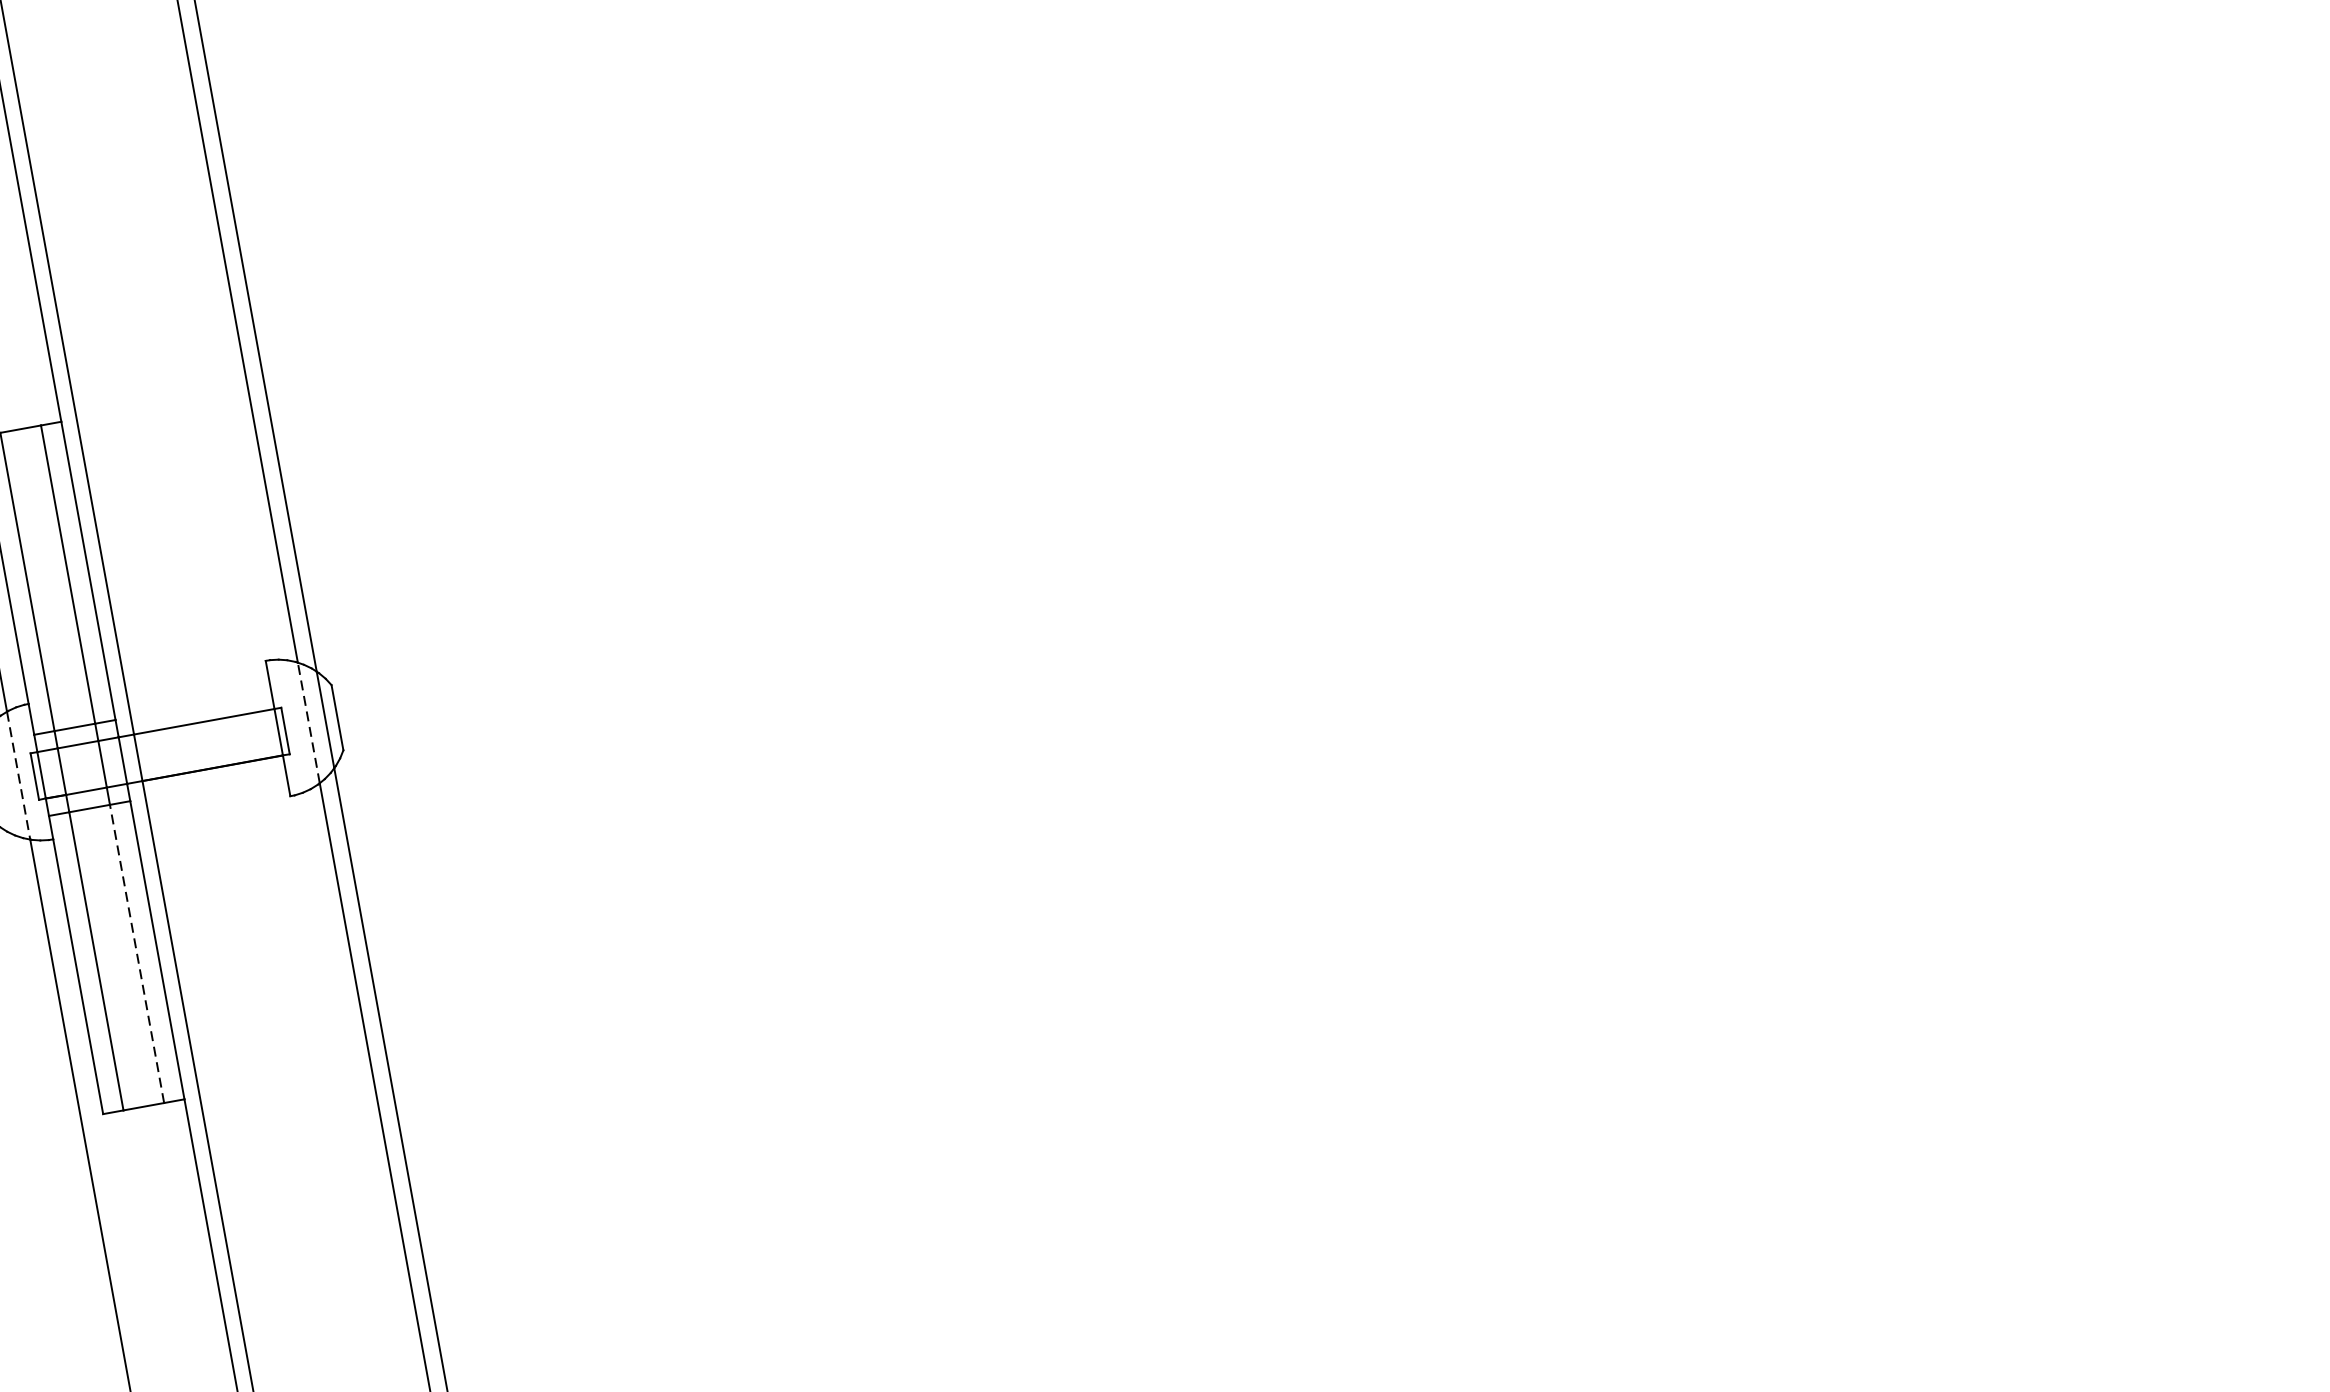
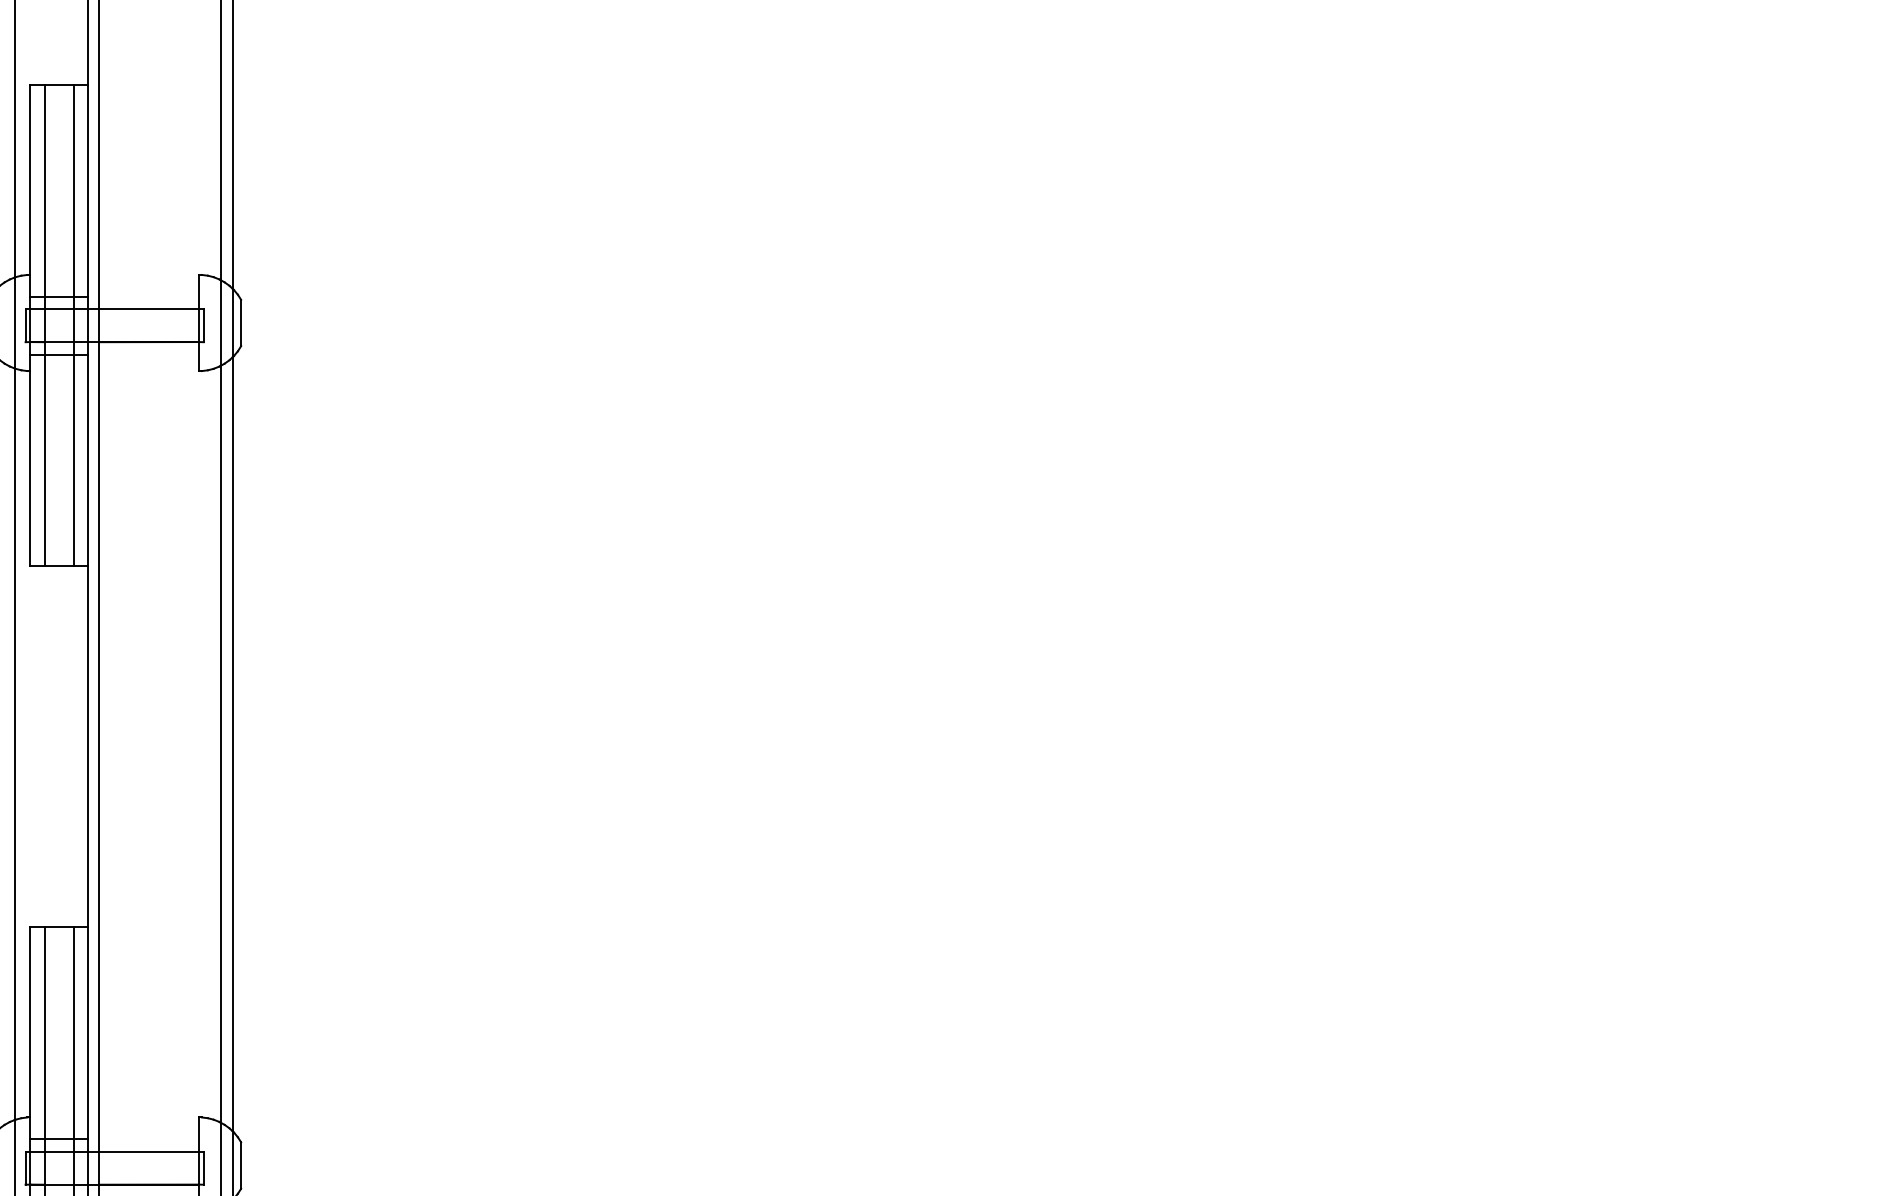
line: (308, 723) -> (220, 323), dashed -> solid
line: (18, 776) -> (14, 323), dashed -> solid
line: (136, 954) -> (73, 460), dashed -> solid

